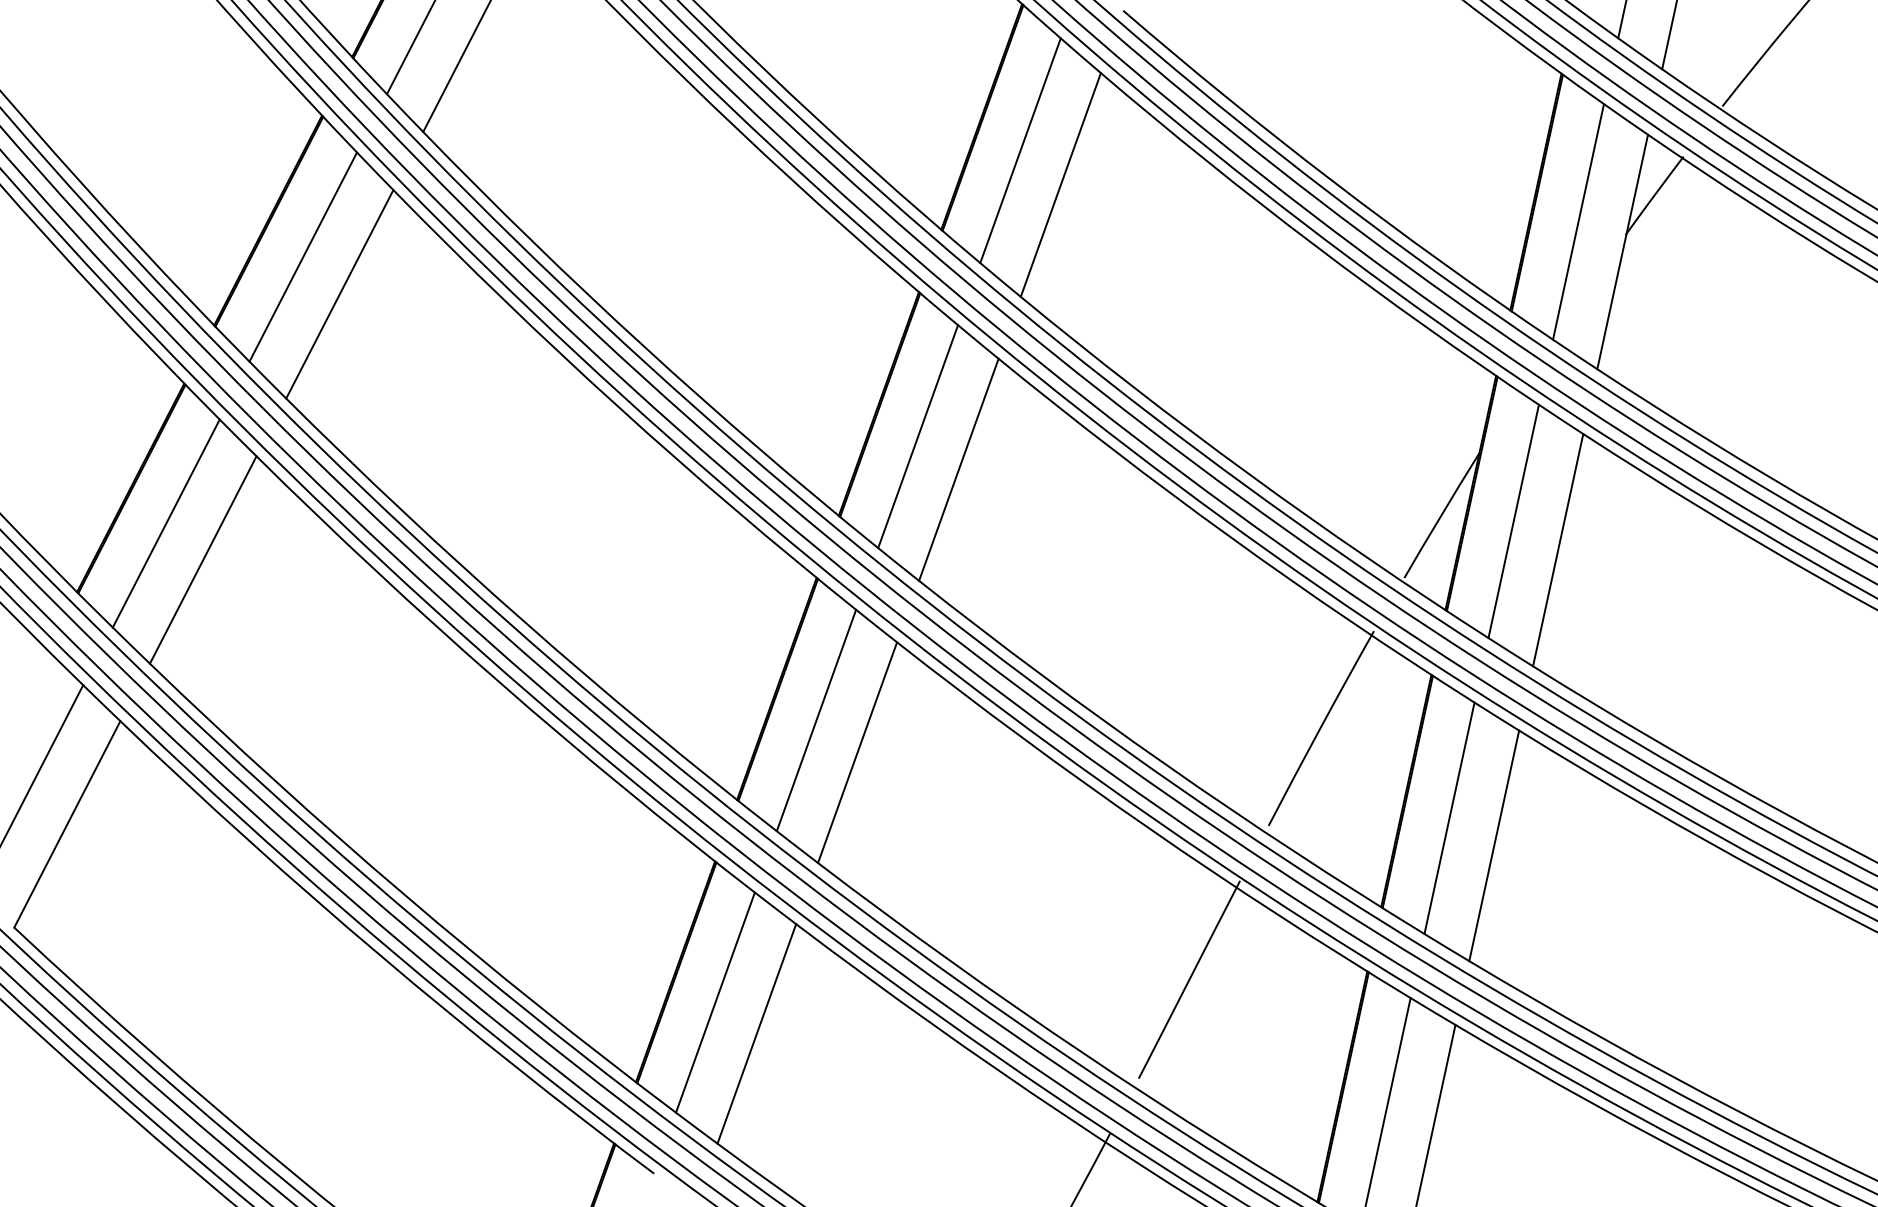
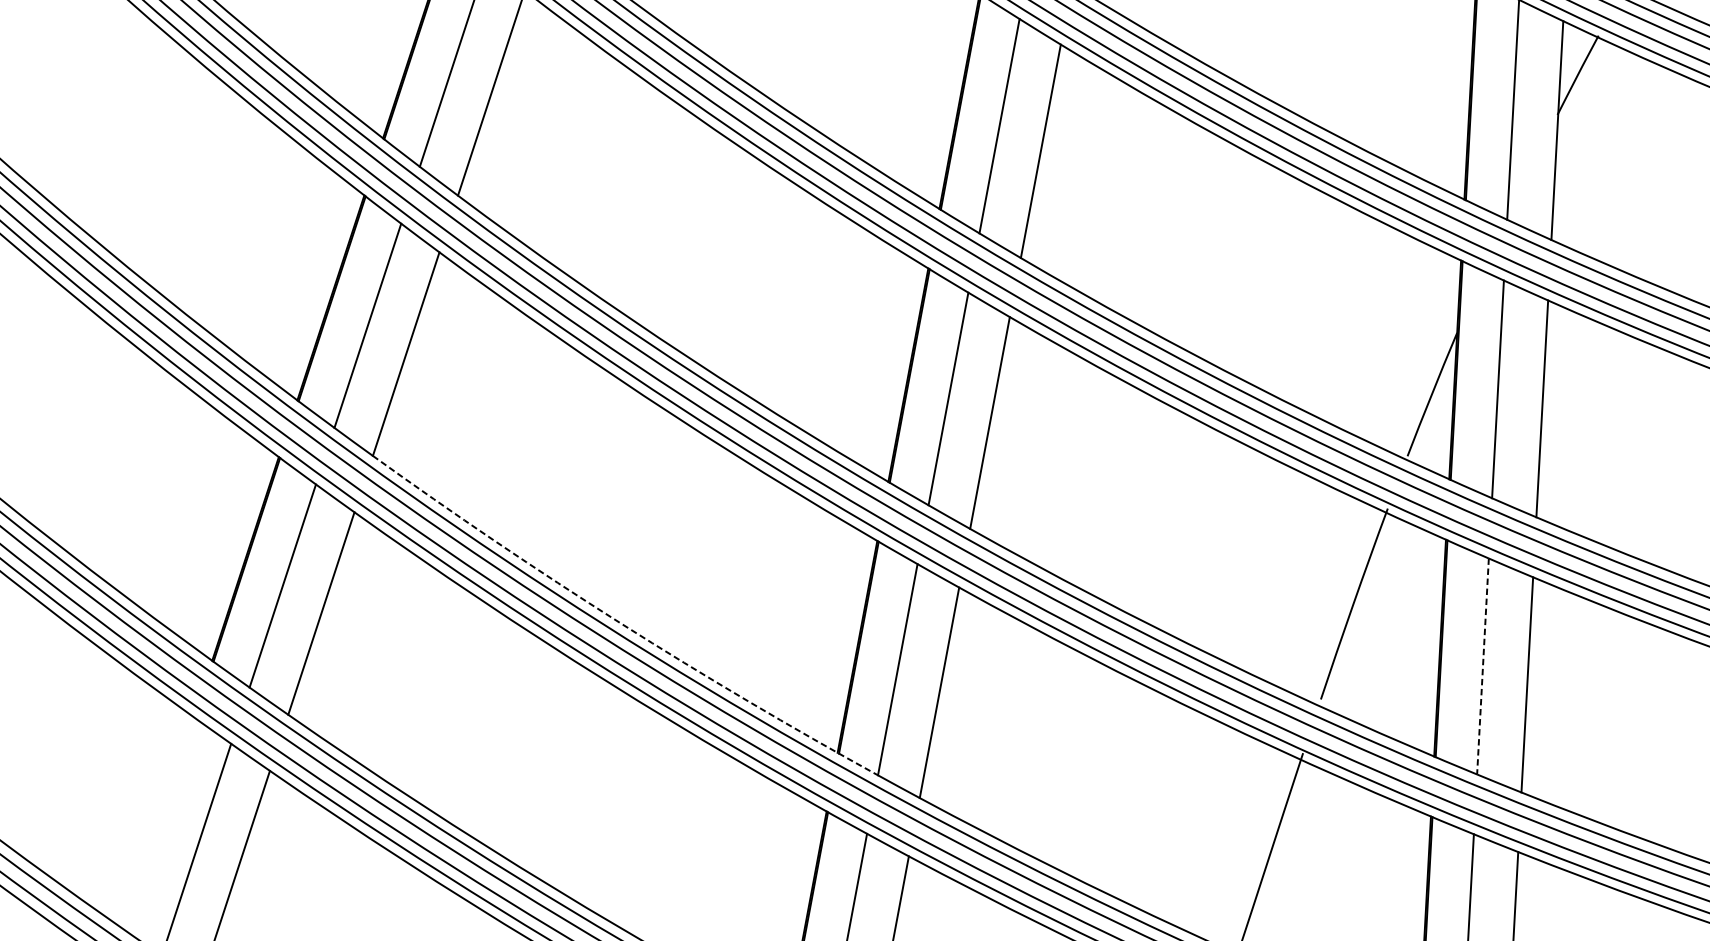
arc: (524, 622) -> (620, 623), solid -> dashed
line: (1449, 818) -> (1483, 666), solid -> dashed

